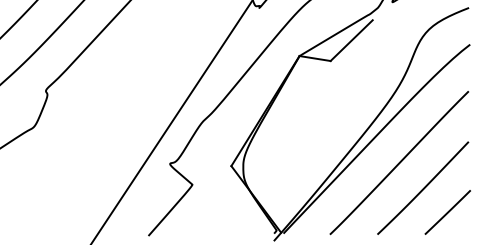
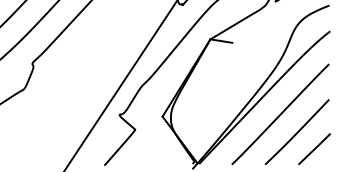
line: (351, 40) -> (246, 28), removed

